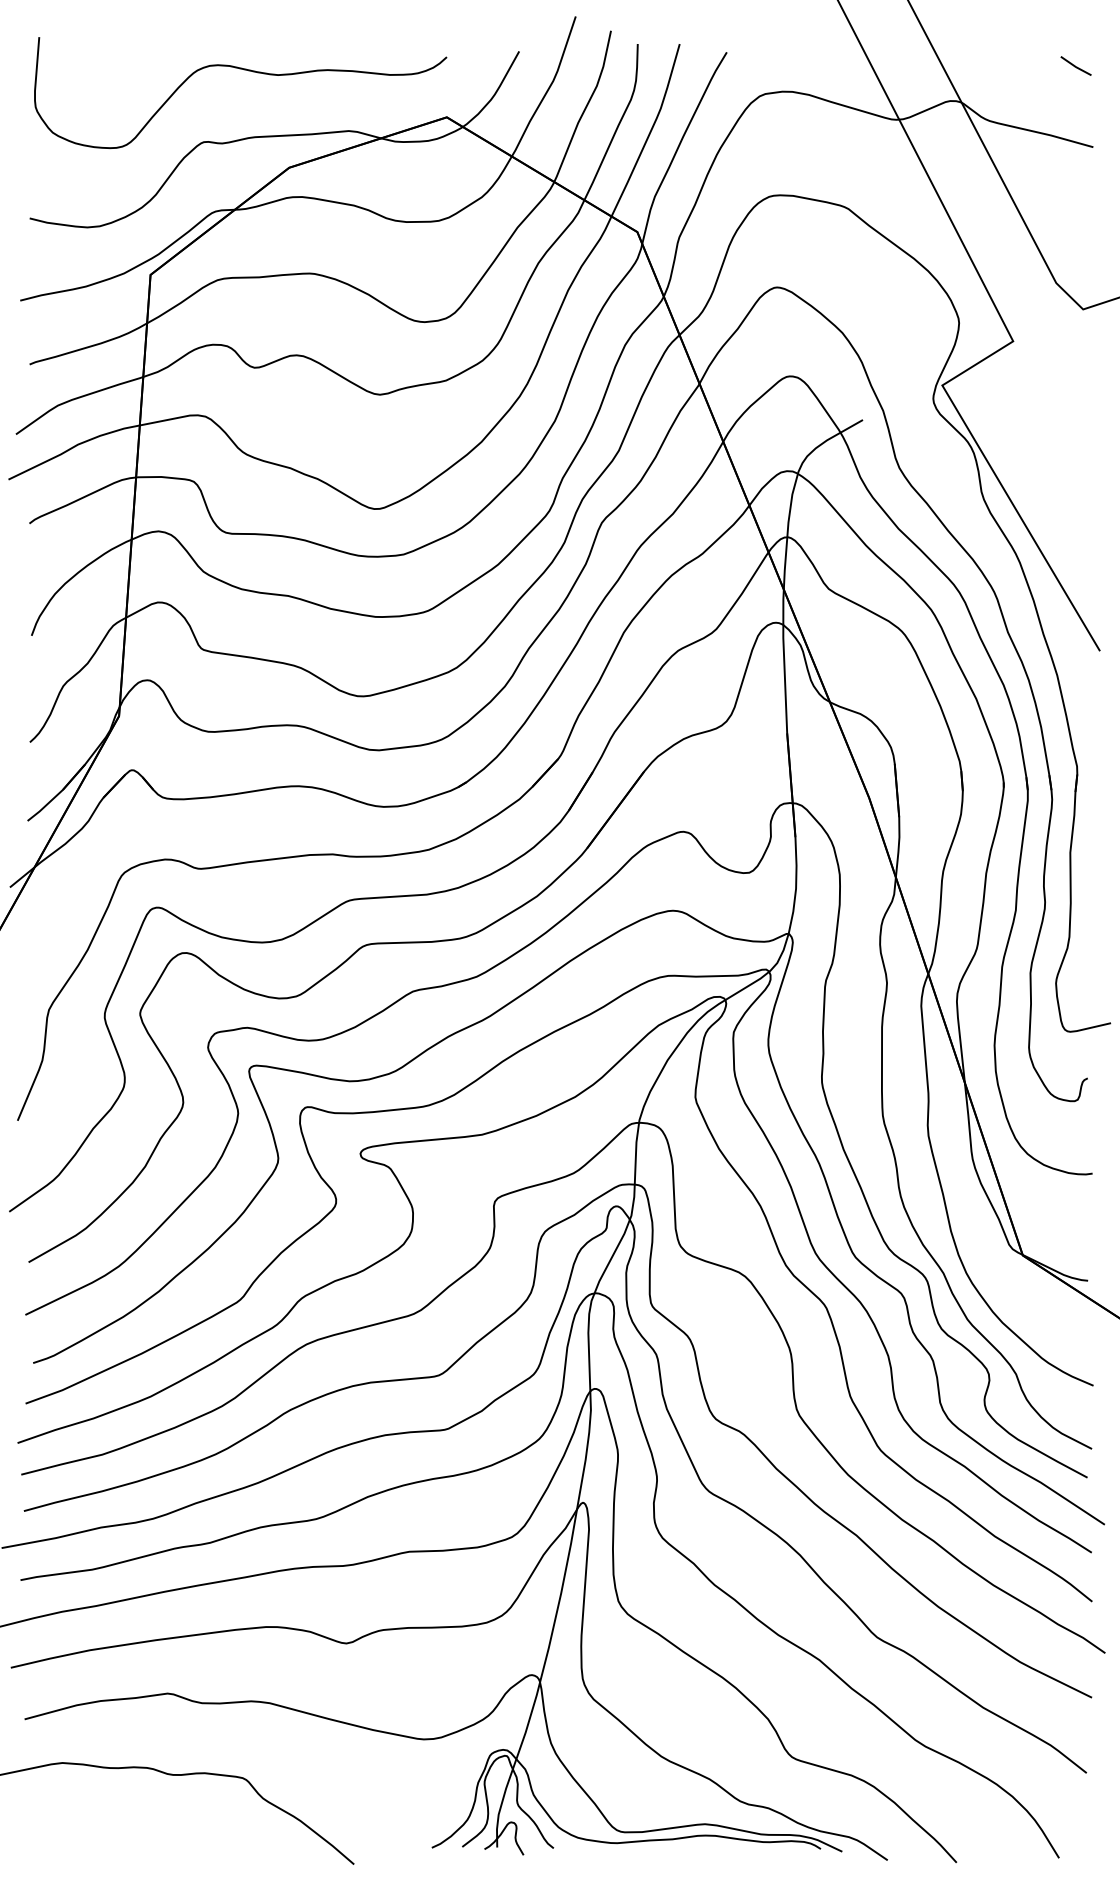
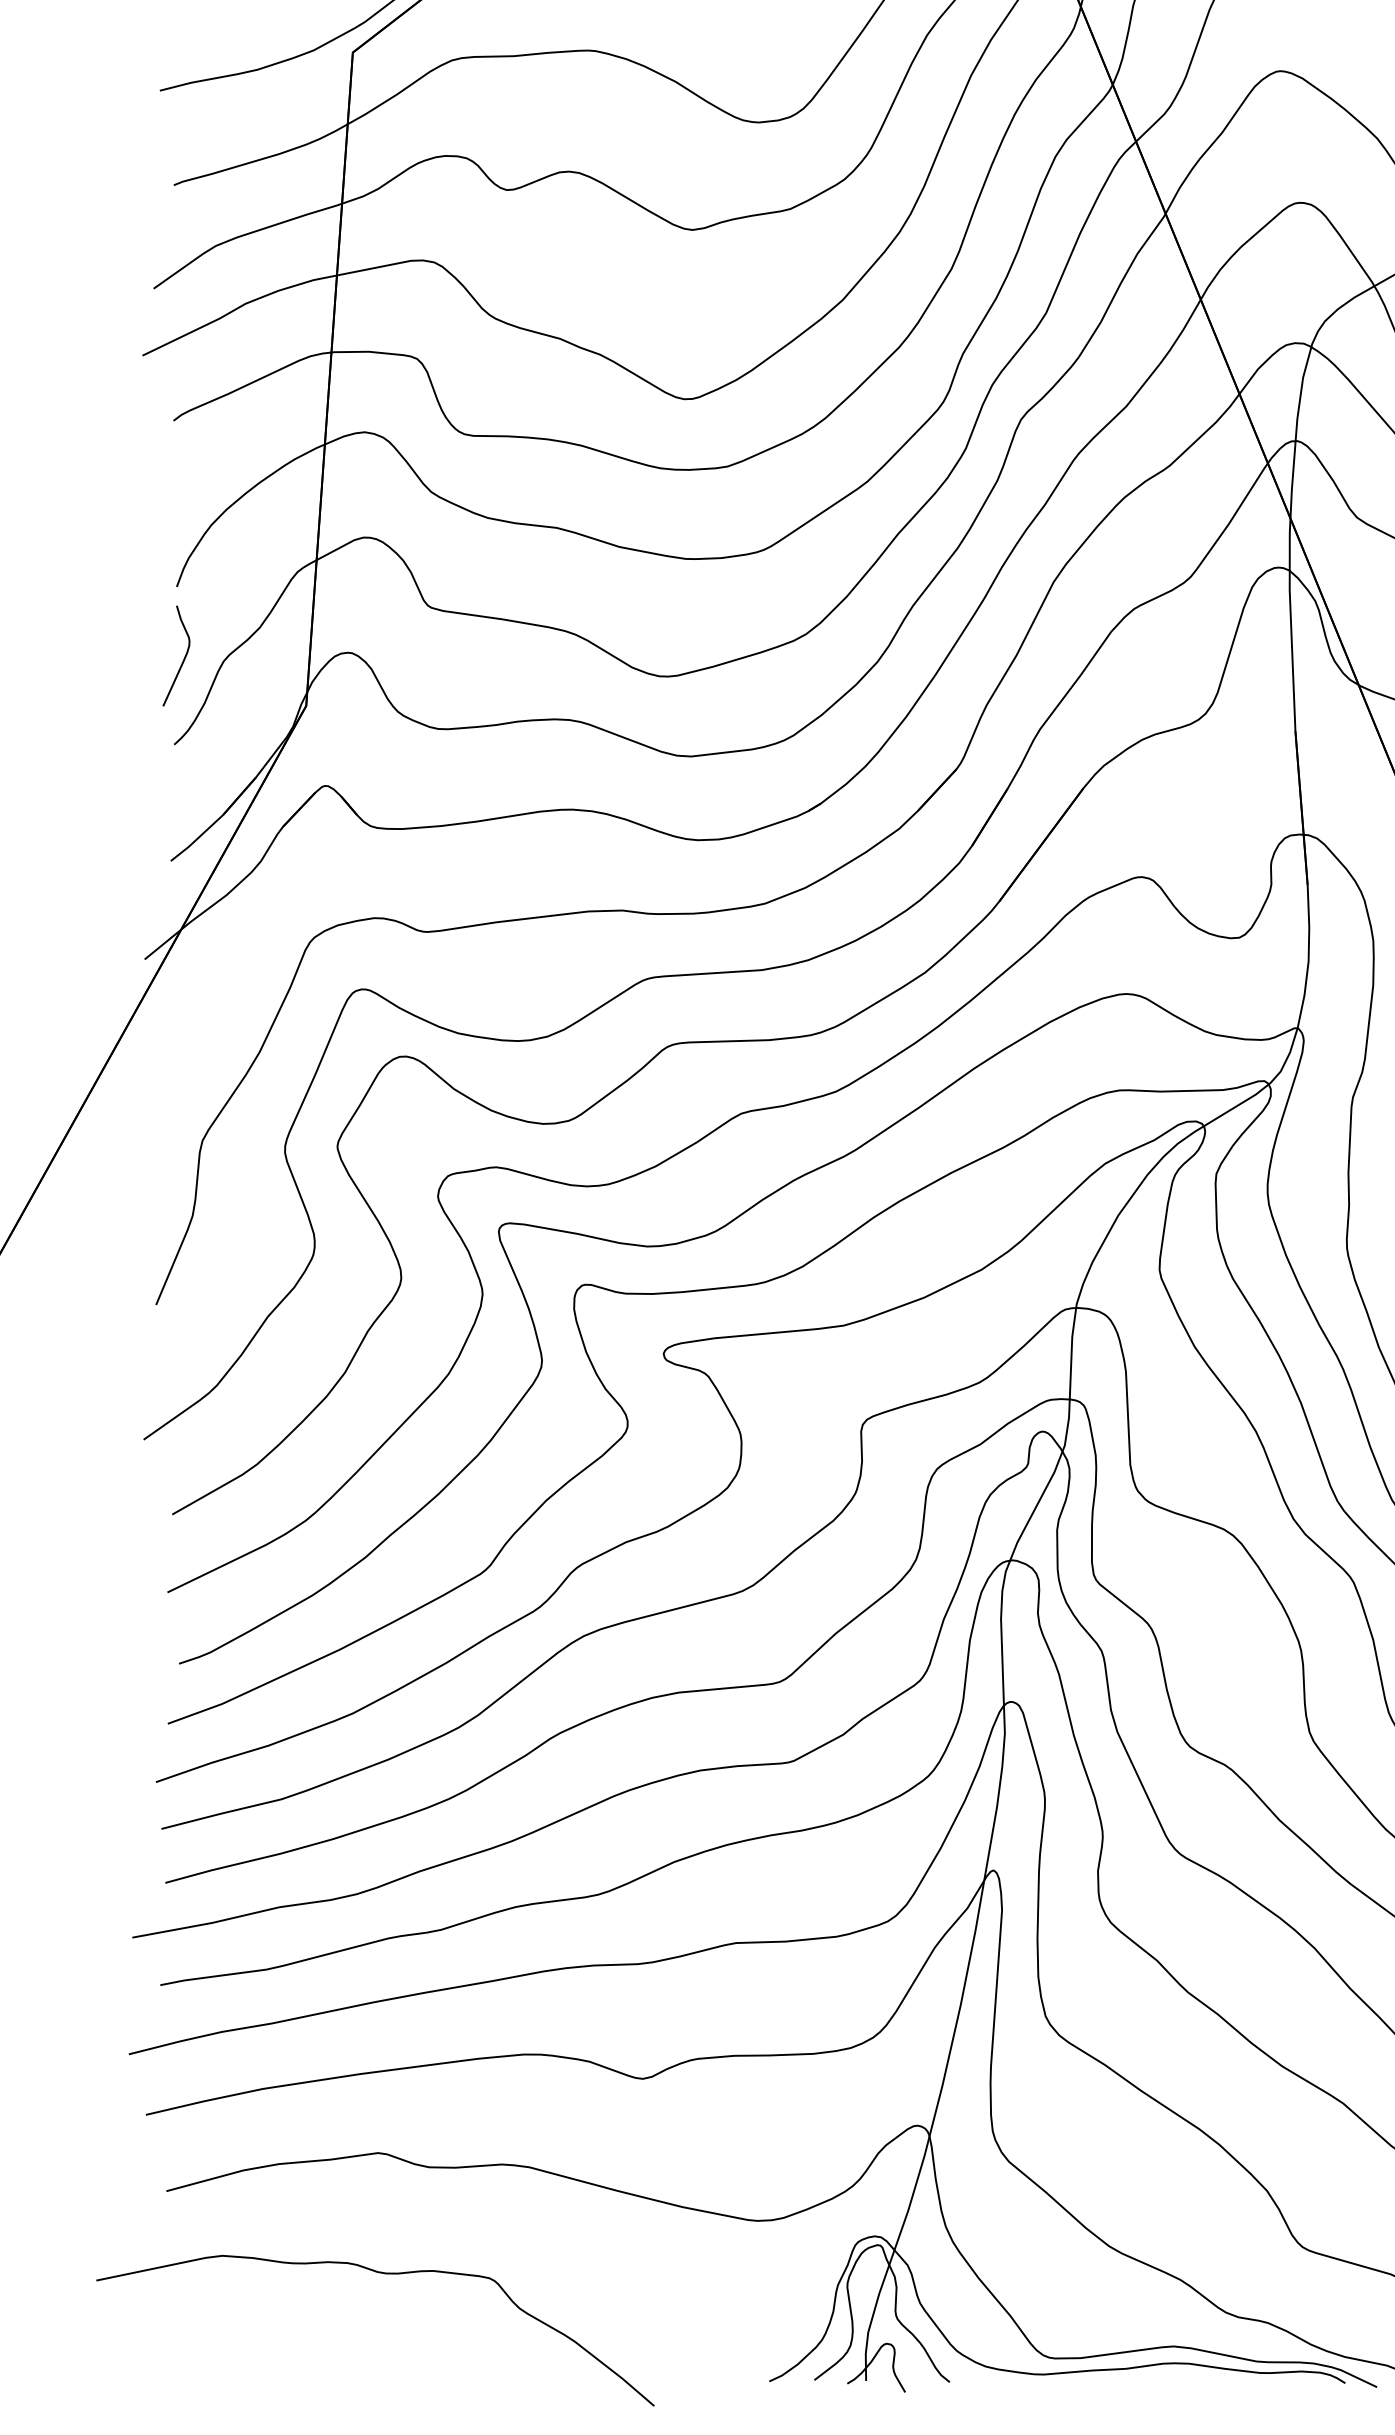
curve: (35, 684) -> (182, 659), added

